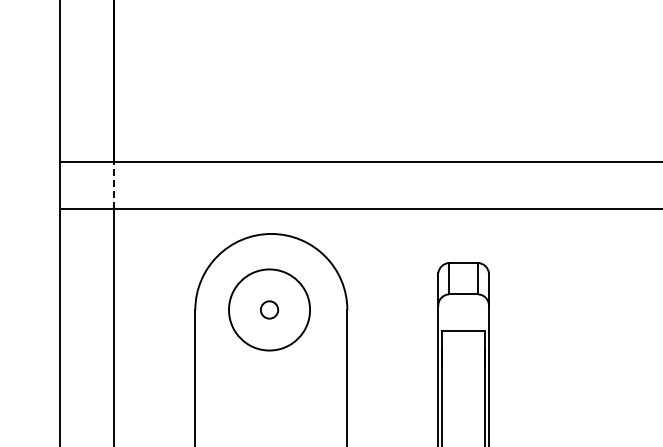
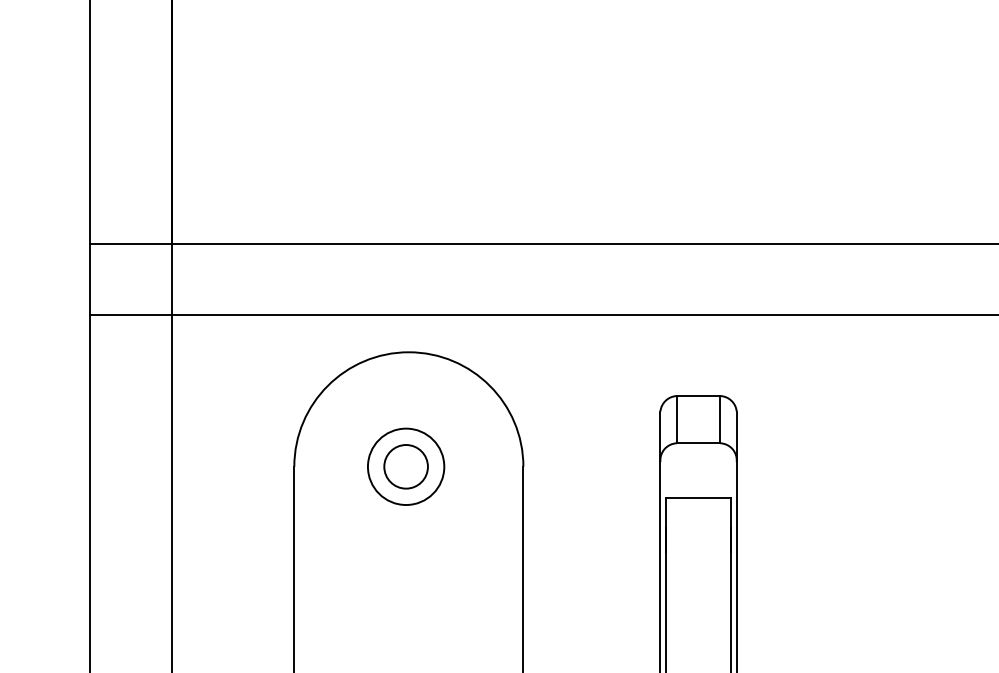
line: (113, 185) -> (171, 279), dashed -> solid
circle: (269, 309) -> (406, 466), size x0.62
circle: (269, 309) -> (406, 466), size x1.67

